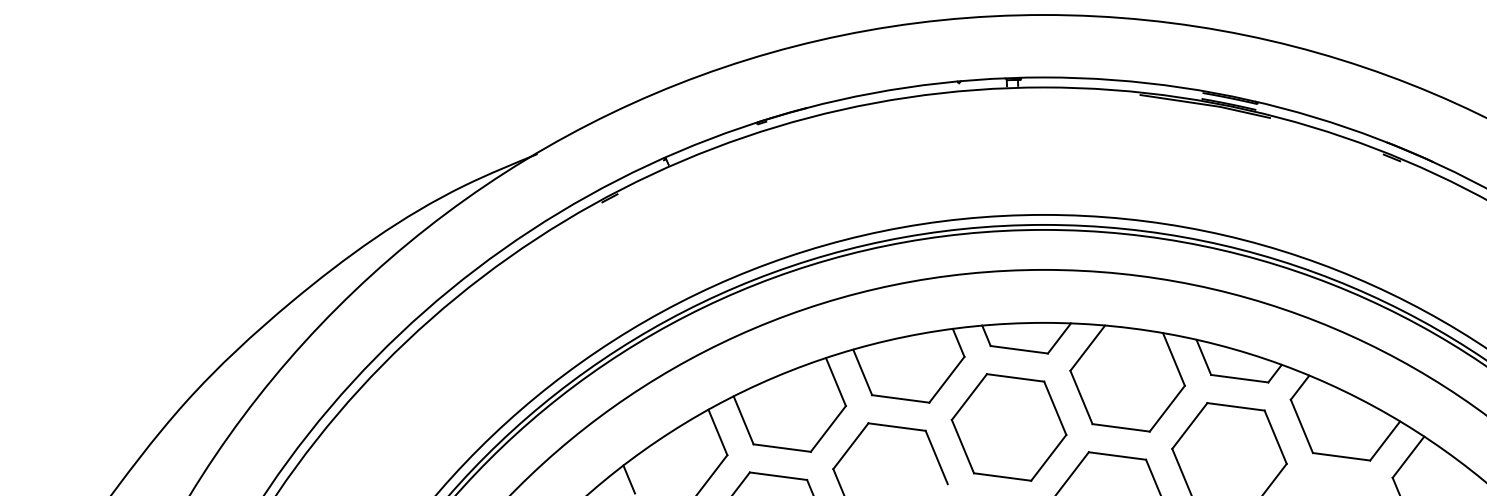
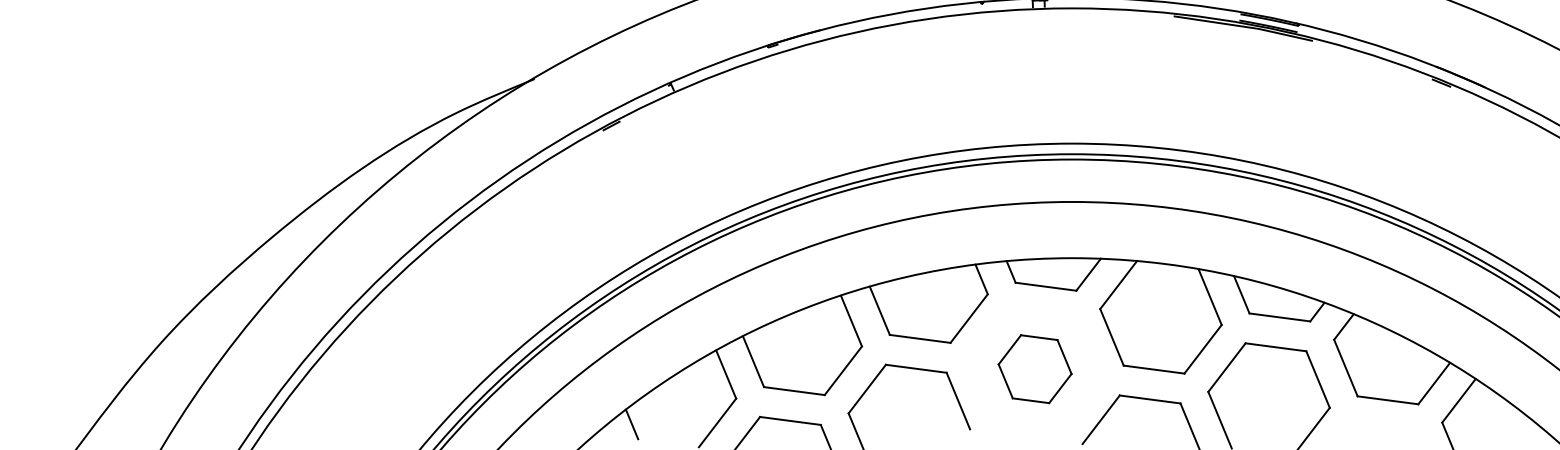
part: (1008, 427) -> (1034, 369), size x0.6

